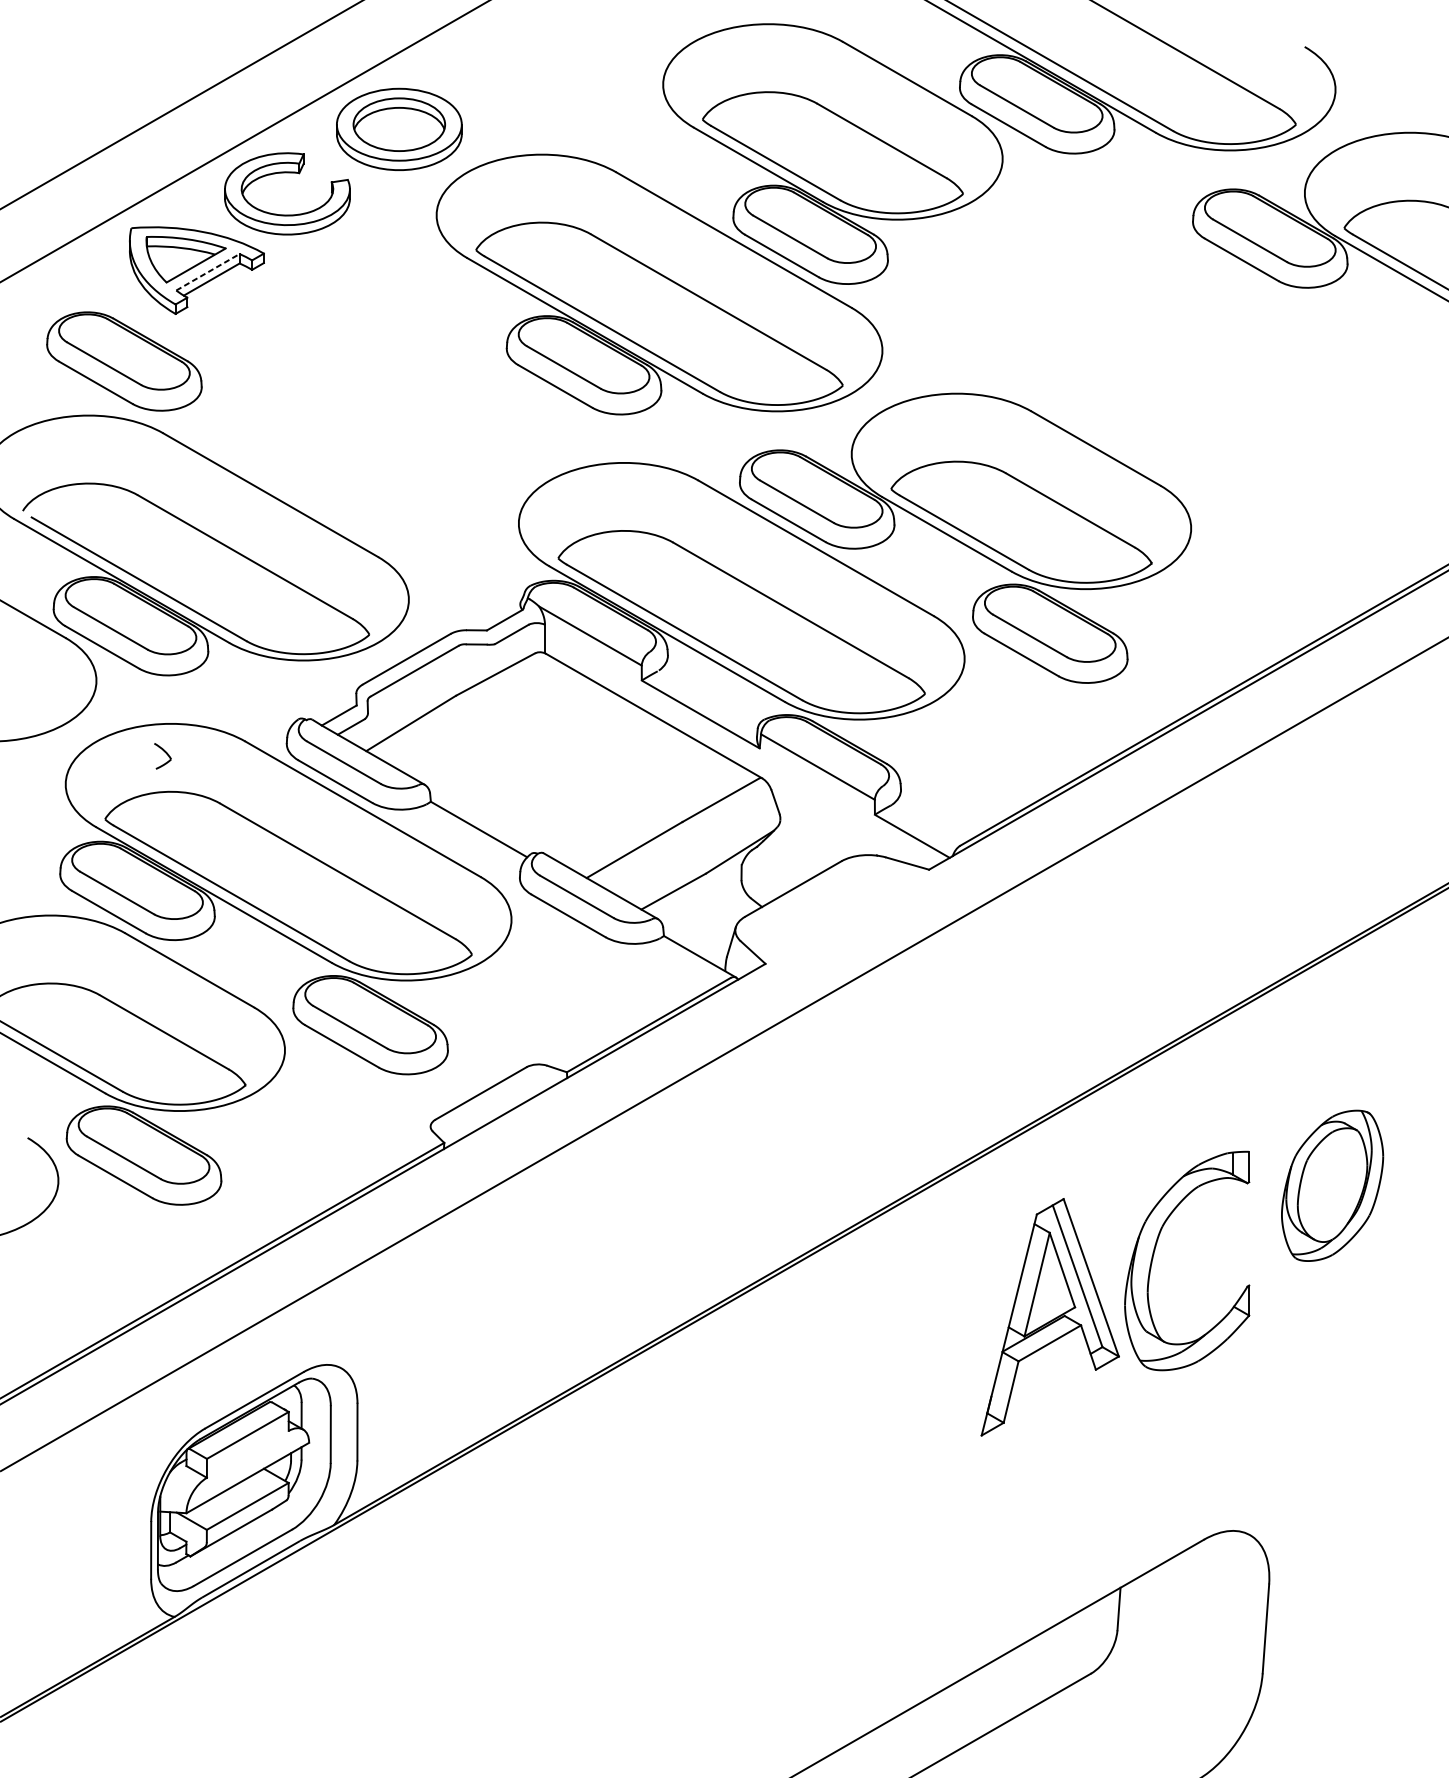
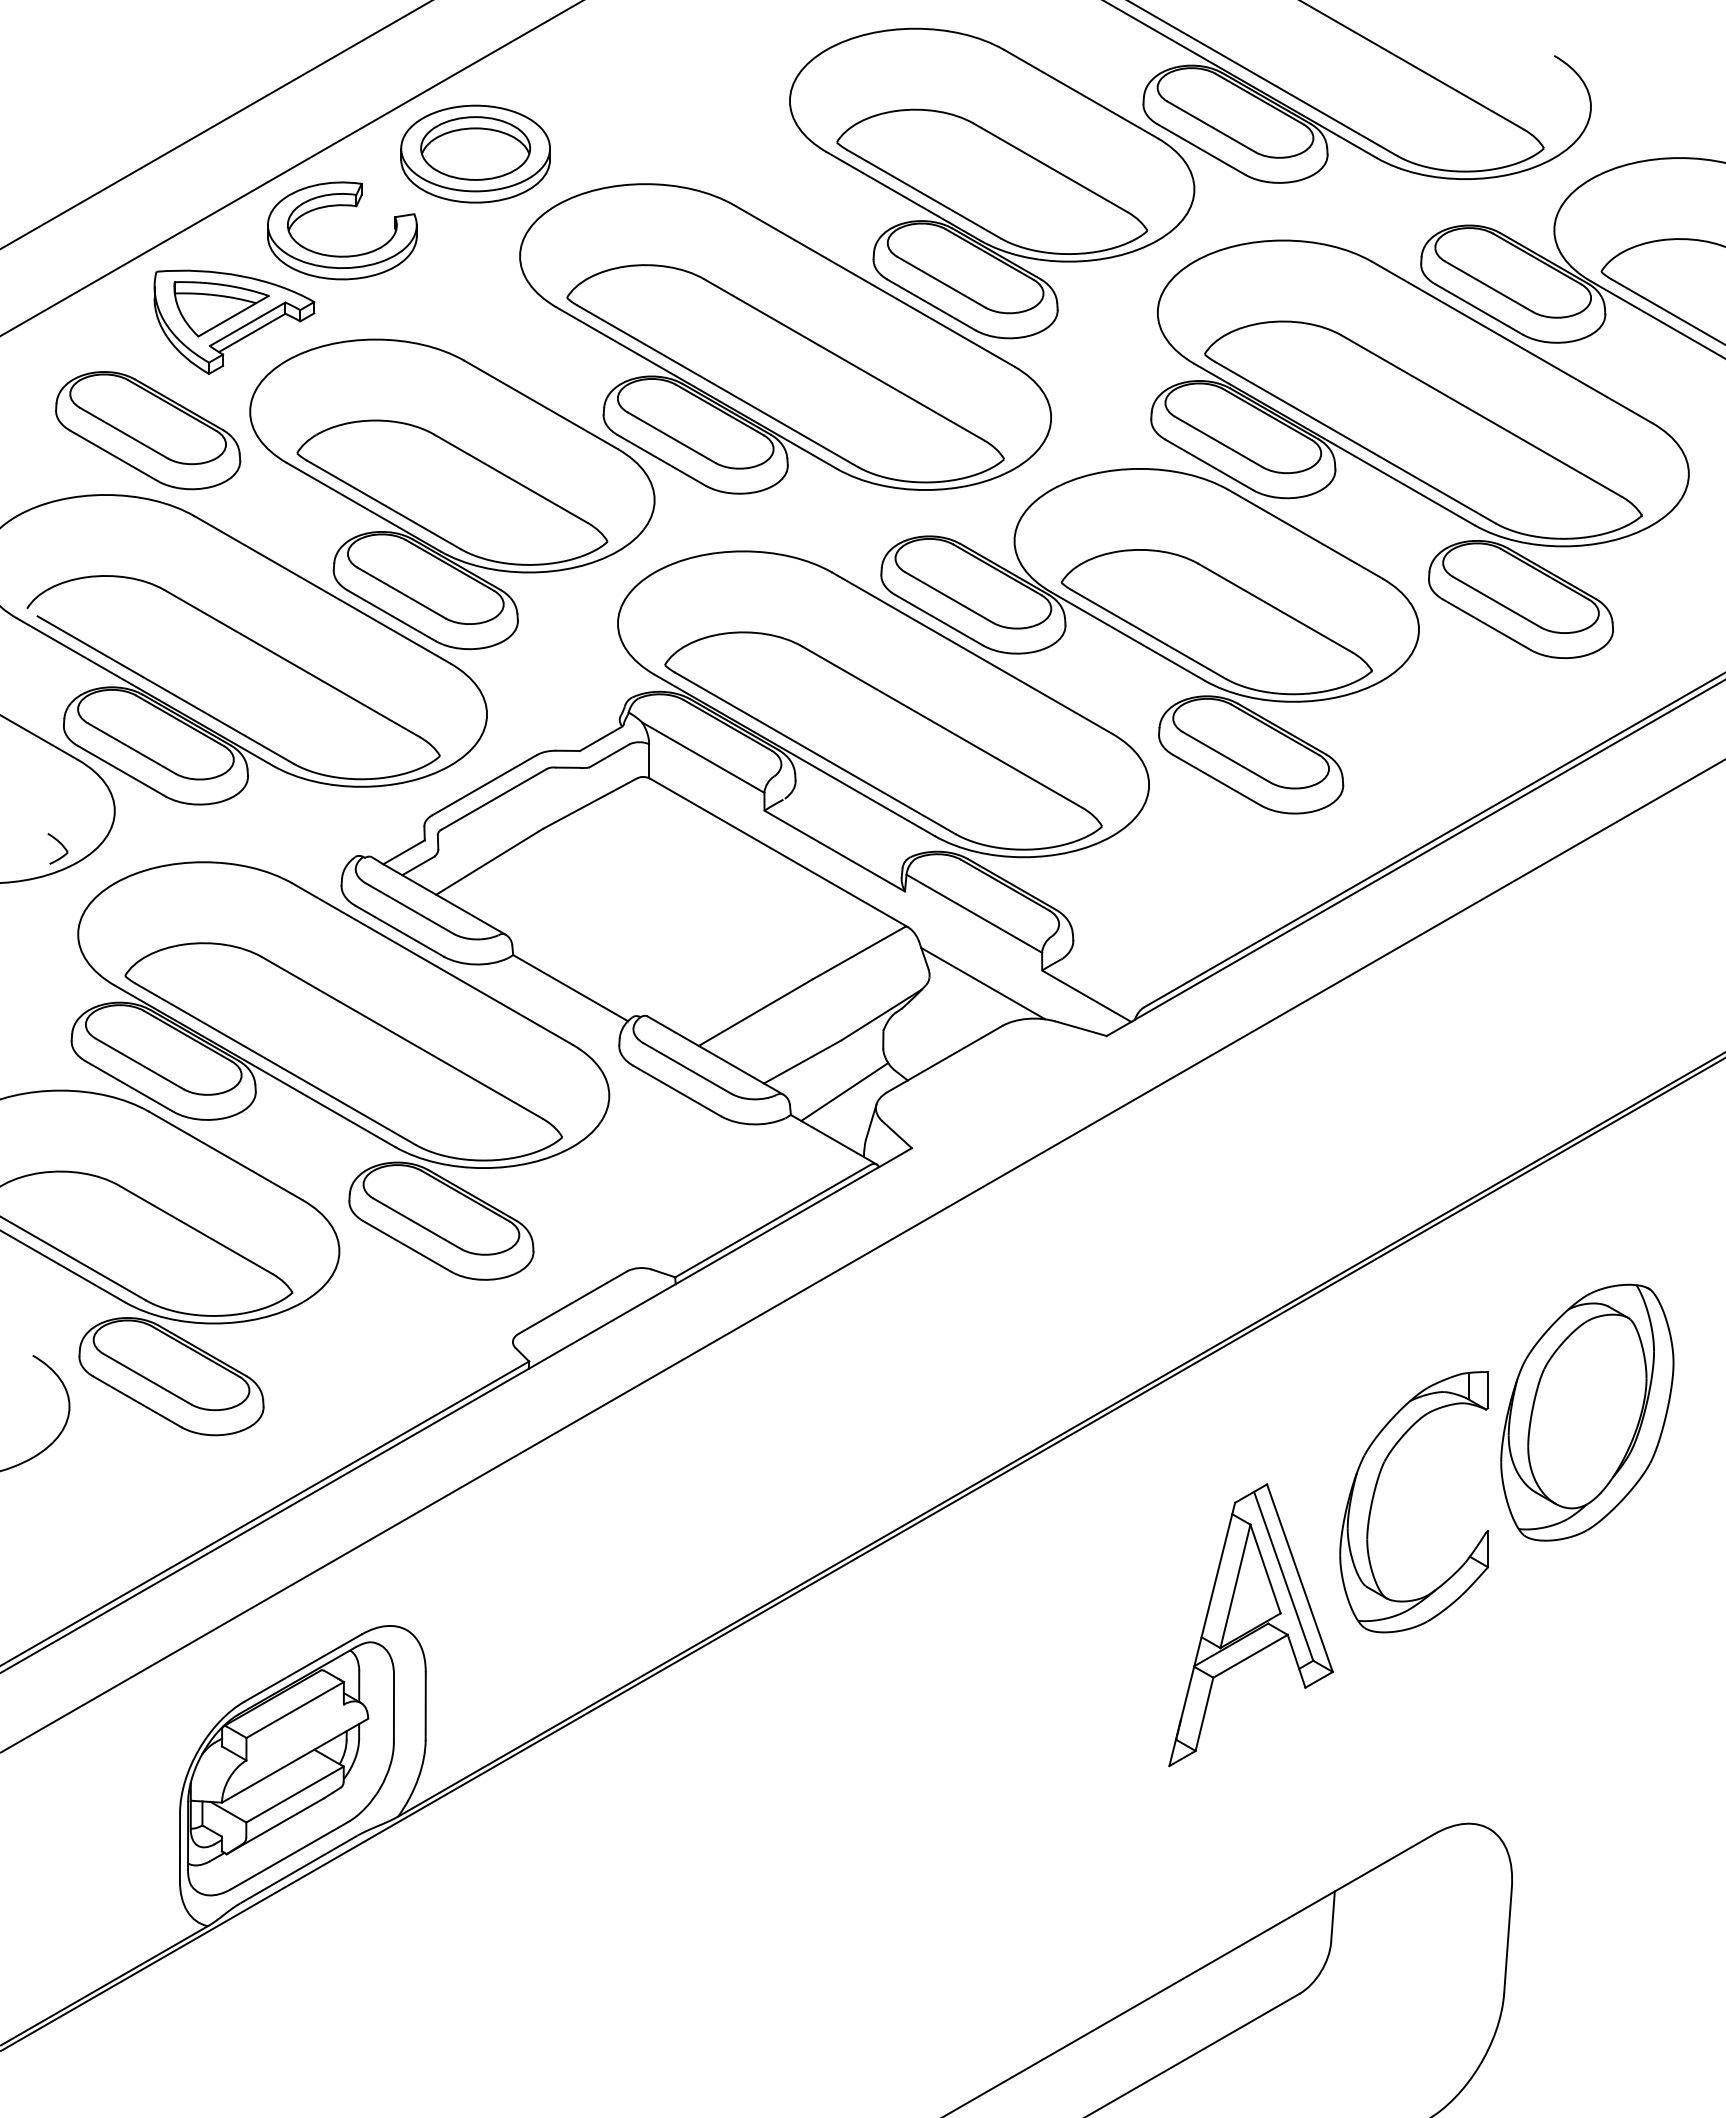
line: (207, 272) -> (247, 324), dashed -> solid
part: (1191, 377) -> (1419, 449), added
part: (379, 415) -> (452, 494), added
part: (162, 755) -> (57, 848), moved
line: (824, 824) -> (982, 982), added
line: (708, 916) -> (844, 1091), added
part: (1332, 1185) -> (1587, 1412), size x1.43
part: (1049, 1317) -> (1250, 1625), moved

